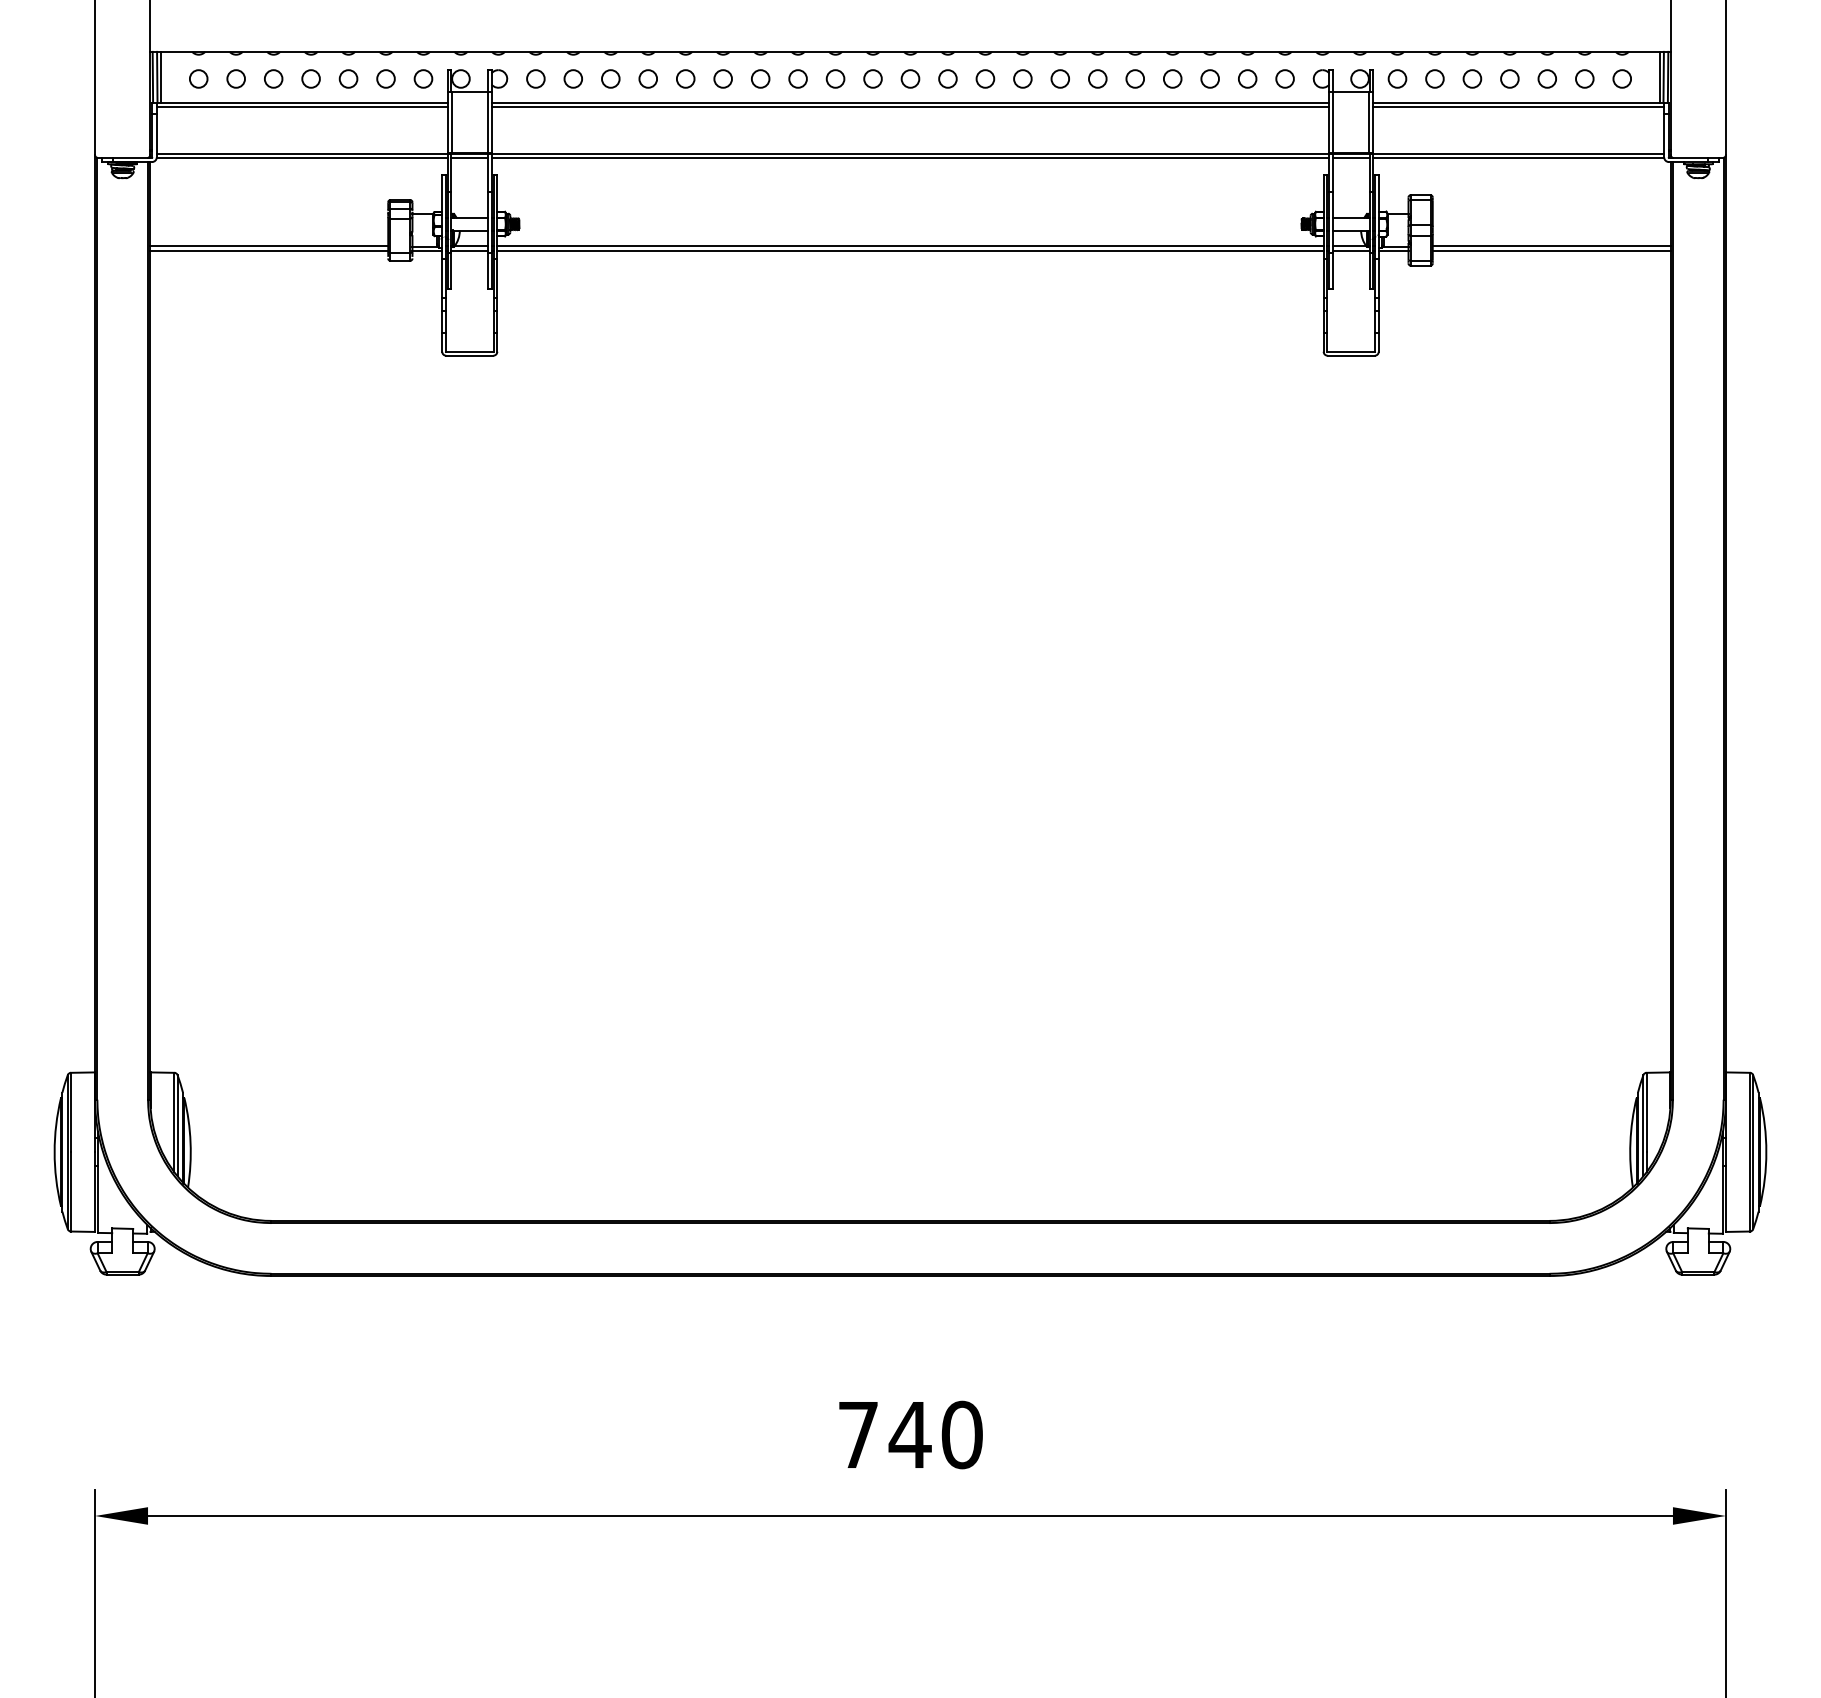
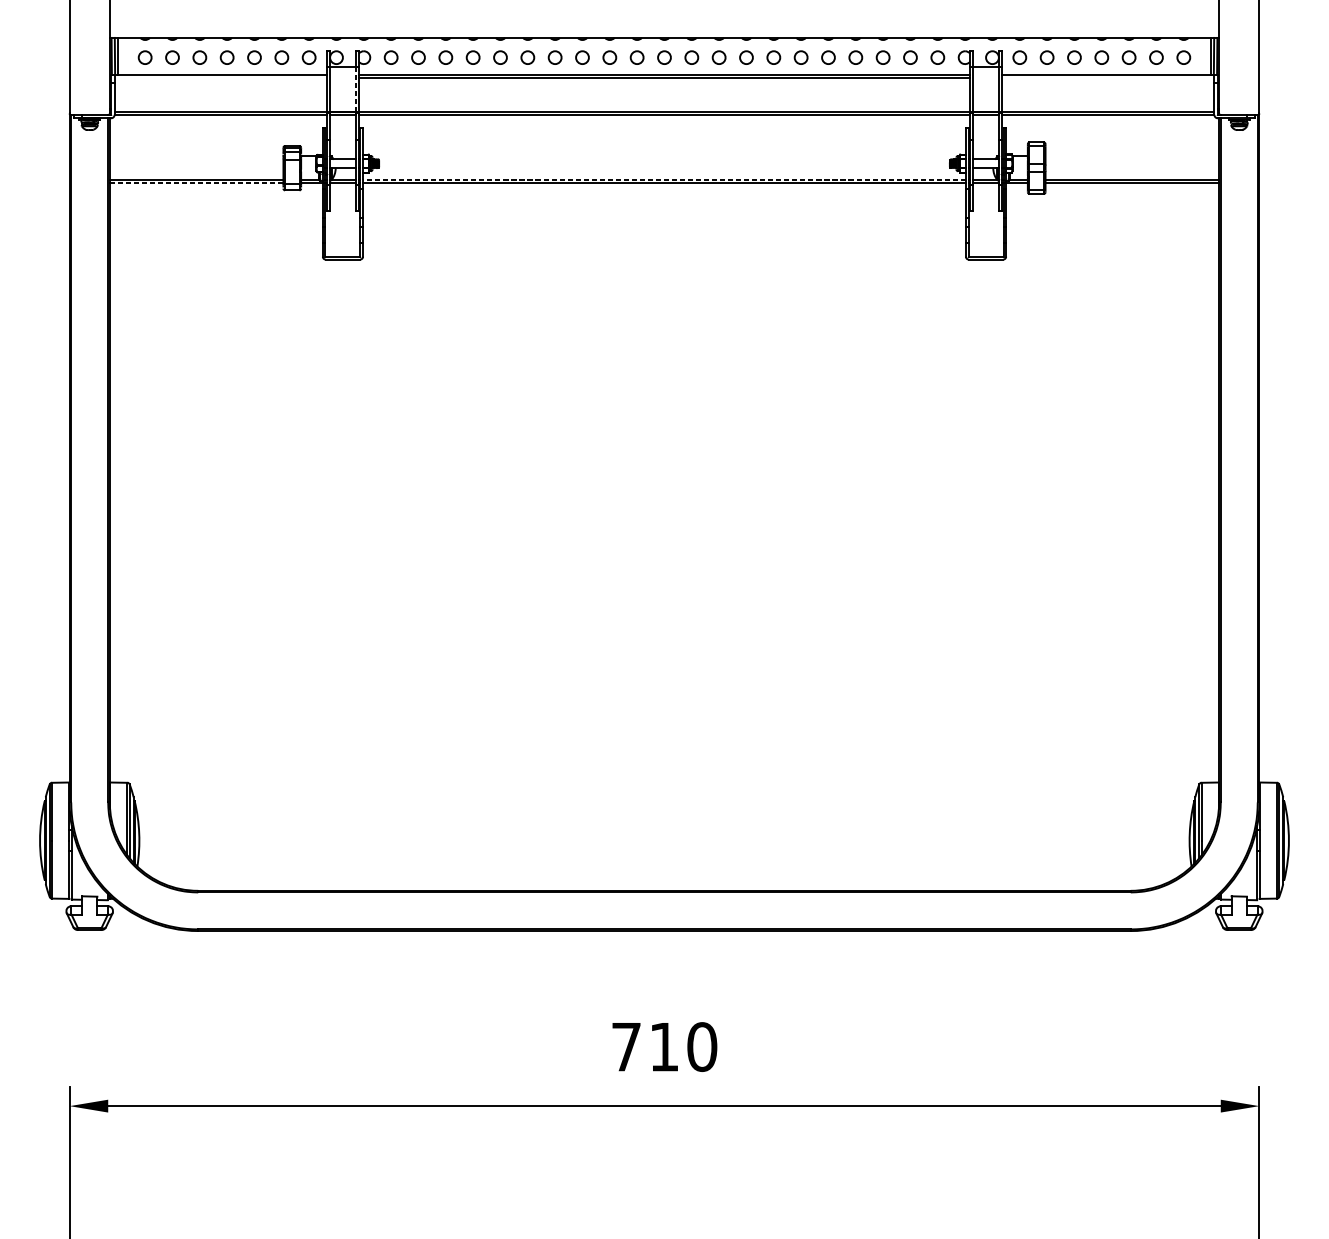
line: (301, 106) -> (220, 77), removed
line: (1518, 106) -> (1108, 77), removed
line: (487, 122) -> (355, 89), solid -> dashed
line: (910, 246) -> (664, 179), solid -> dashed
line: (269, 251) -> (196, 183), solid -> dashed
text: (909, 1434) -> (663, 1046), 740 -> 710

